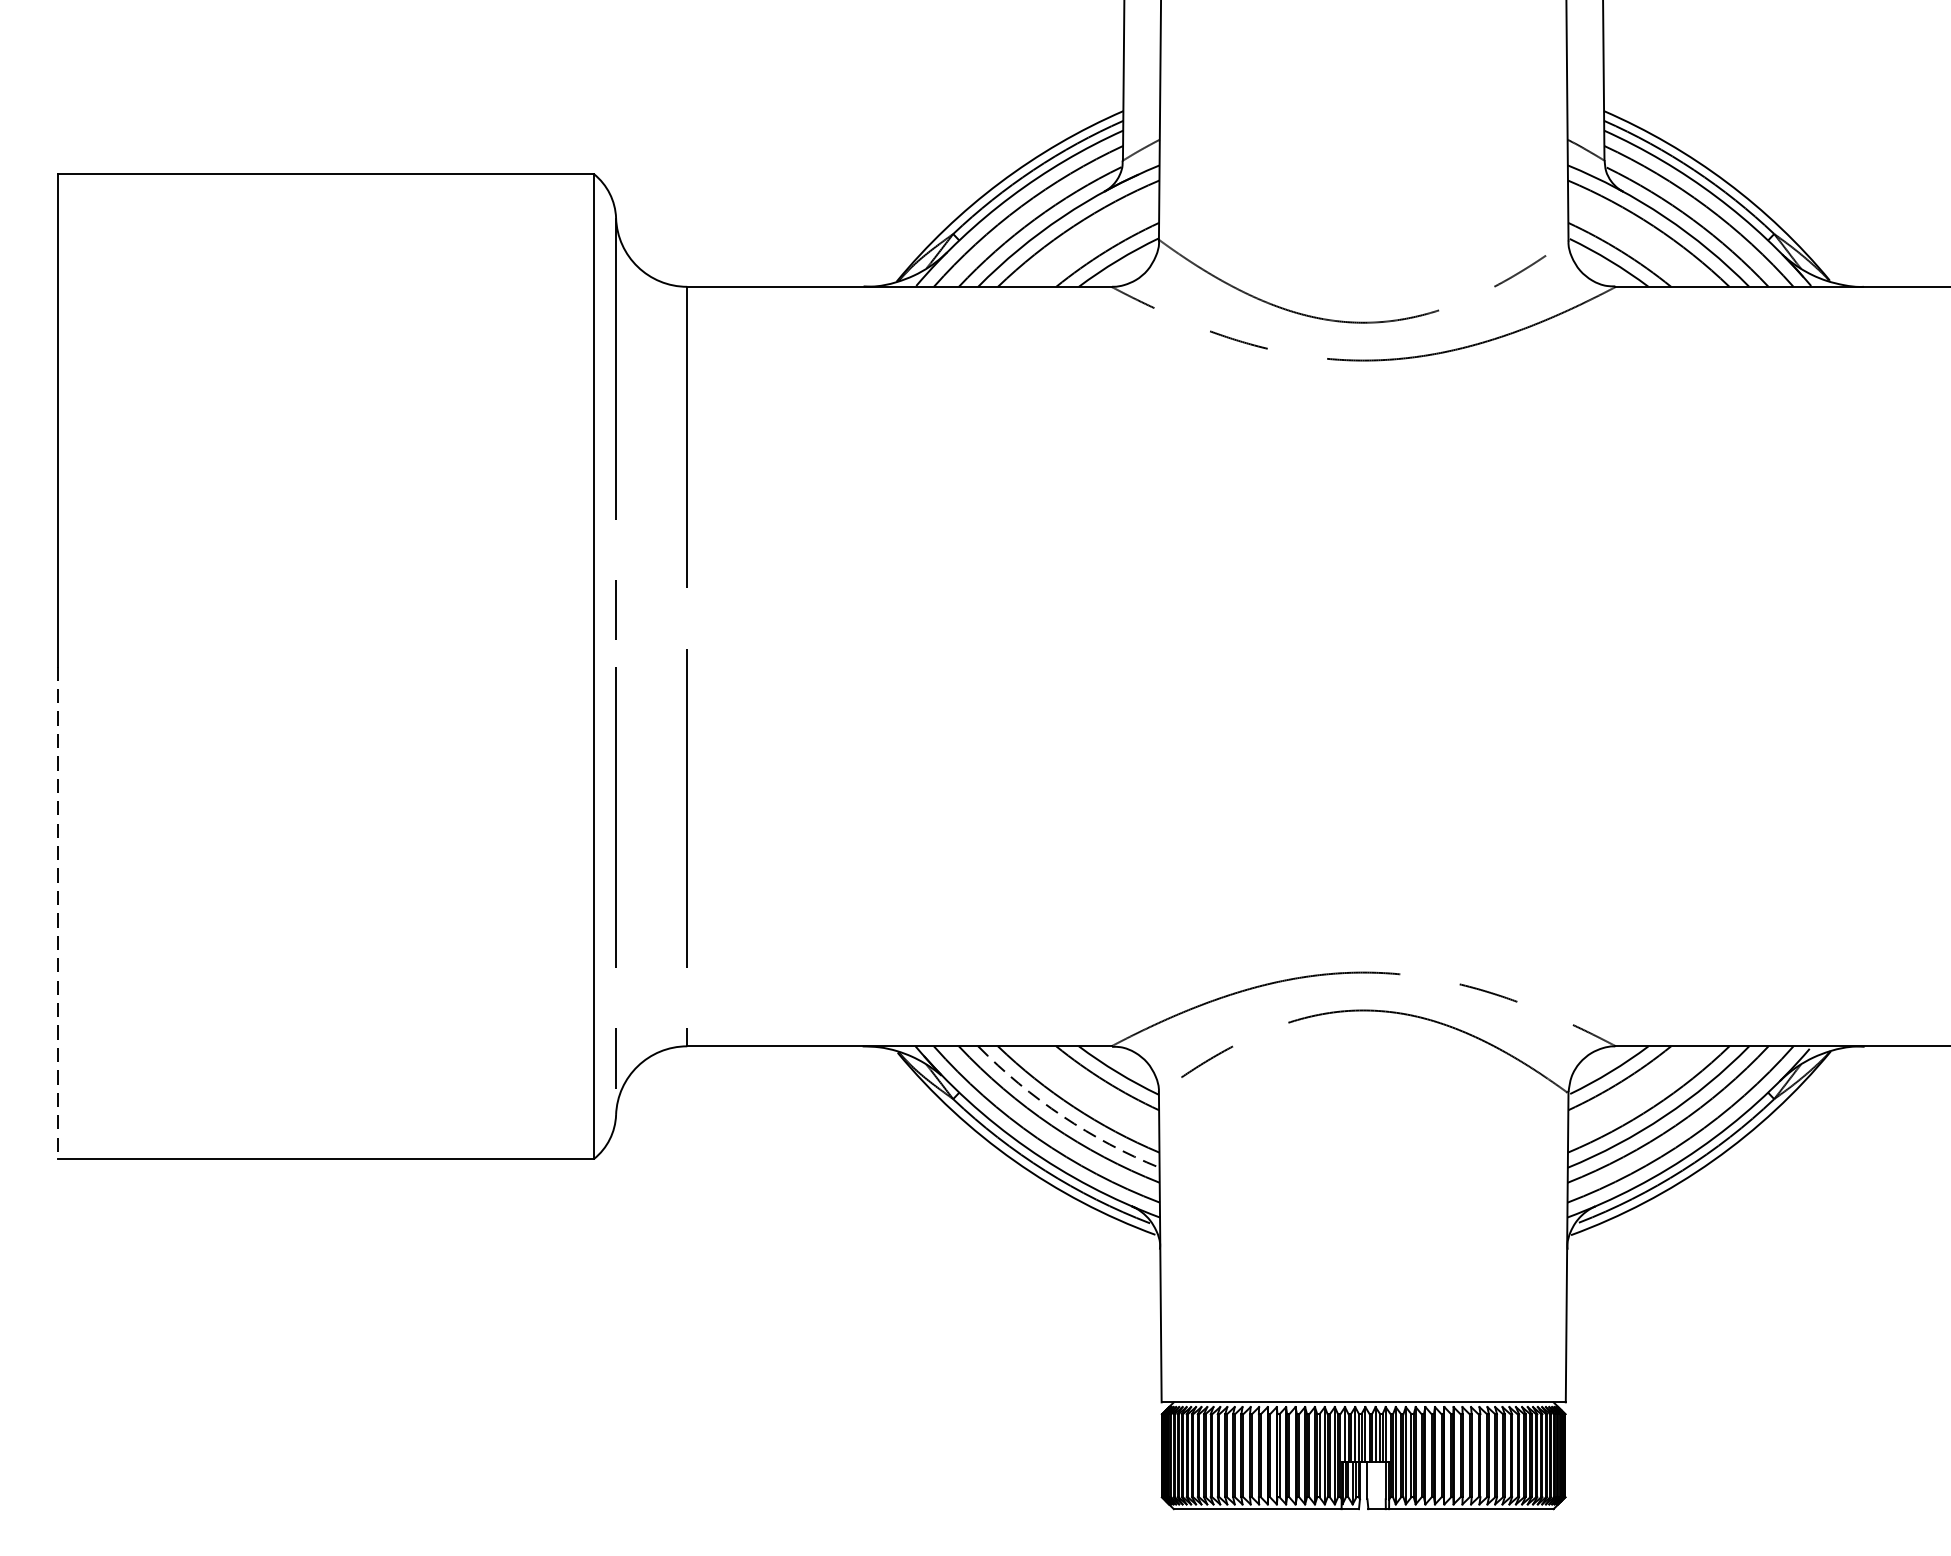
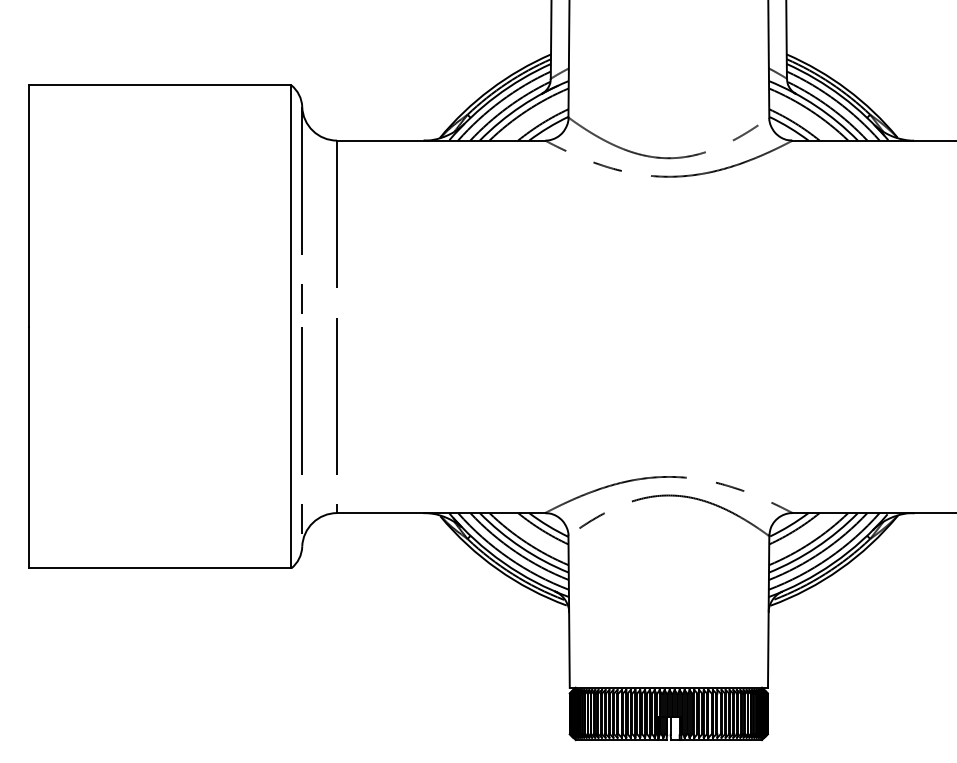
line: (57, 912) -> (28, 447), dashed -> solid
arc: (1063, 1116) -> (521, 547), dashed -> solid

